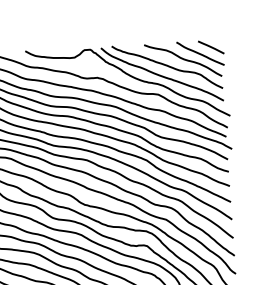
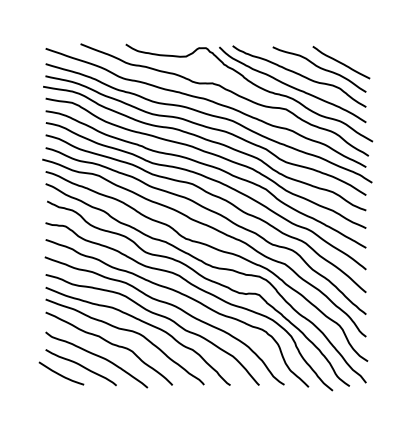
line: (210, 47) -> (354, 55), removed

